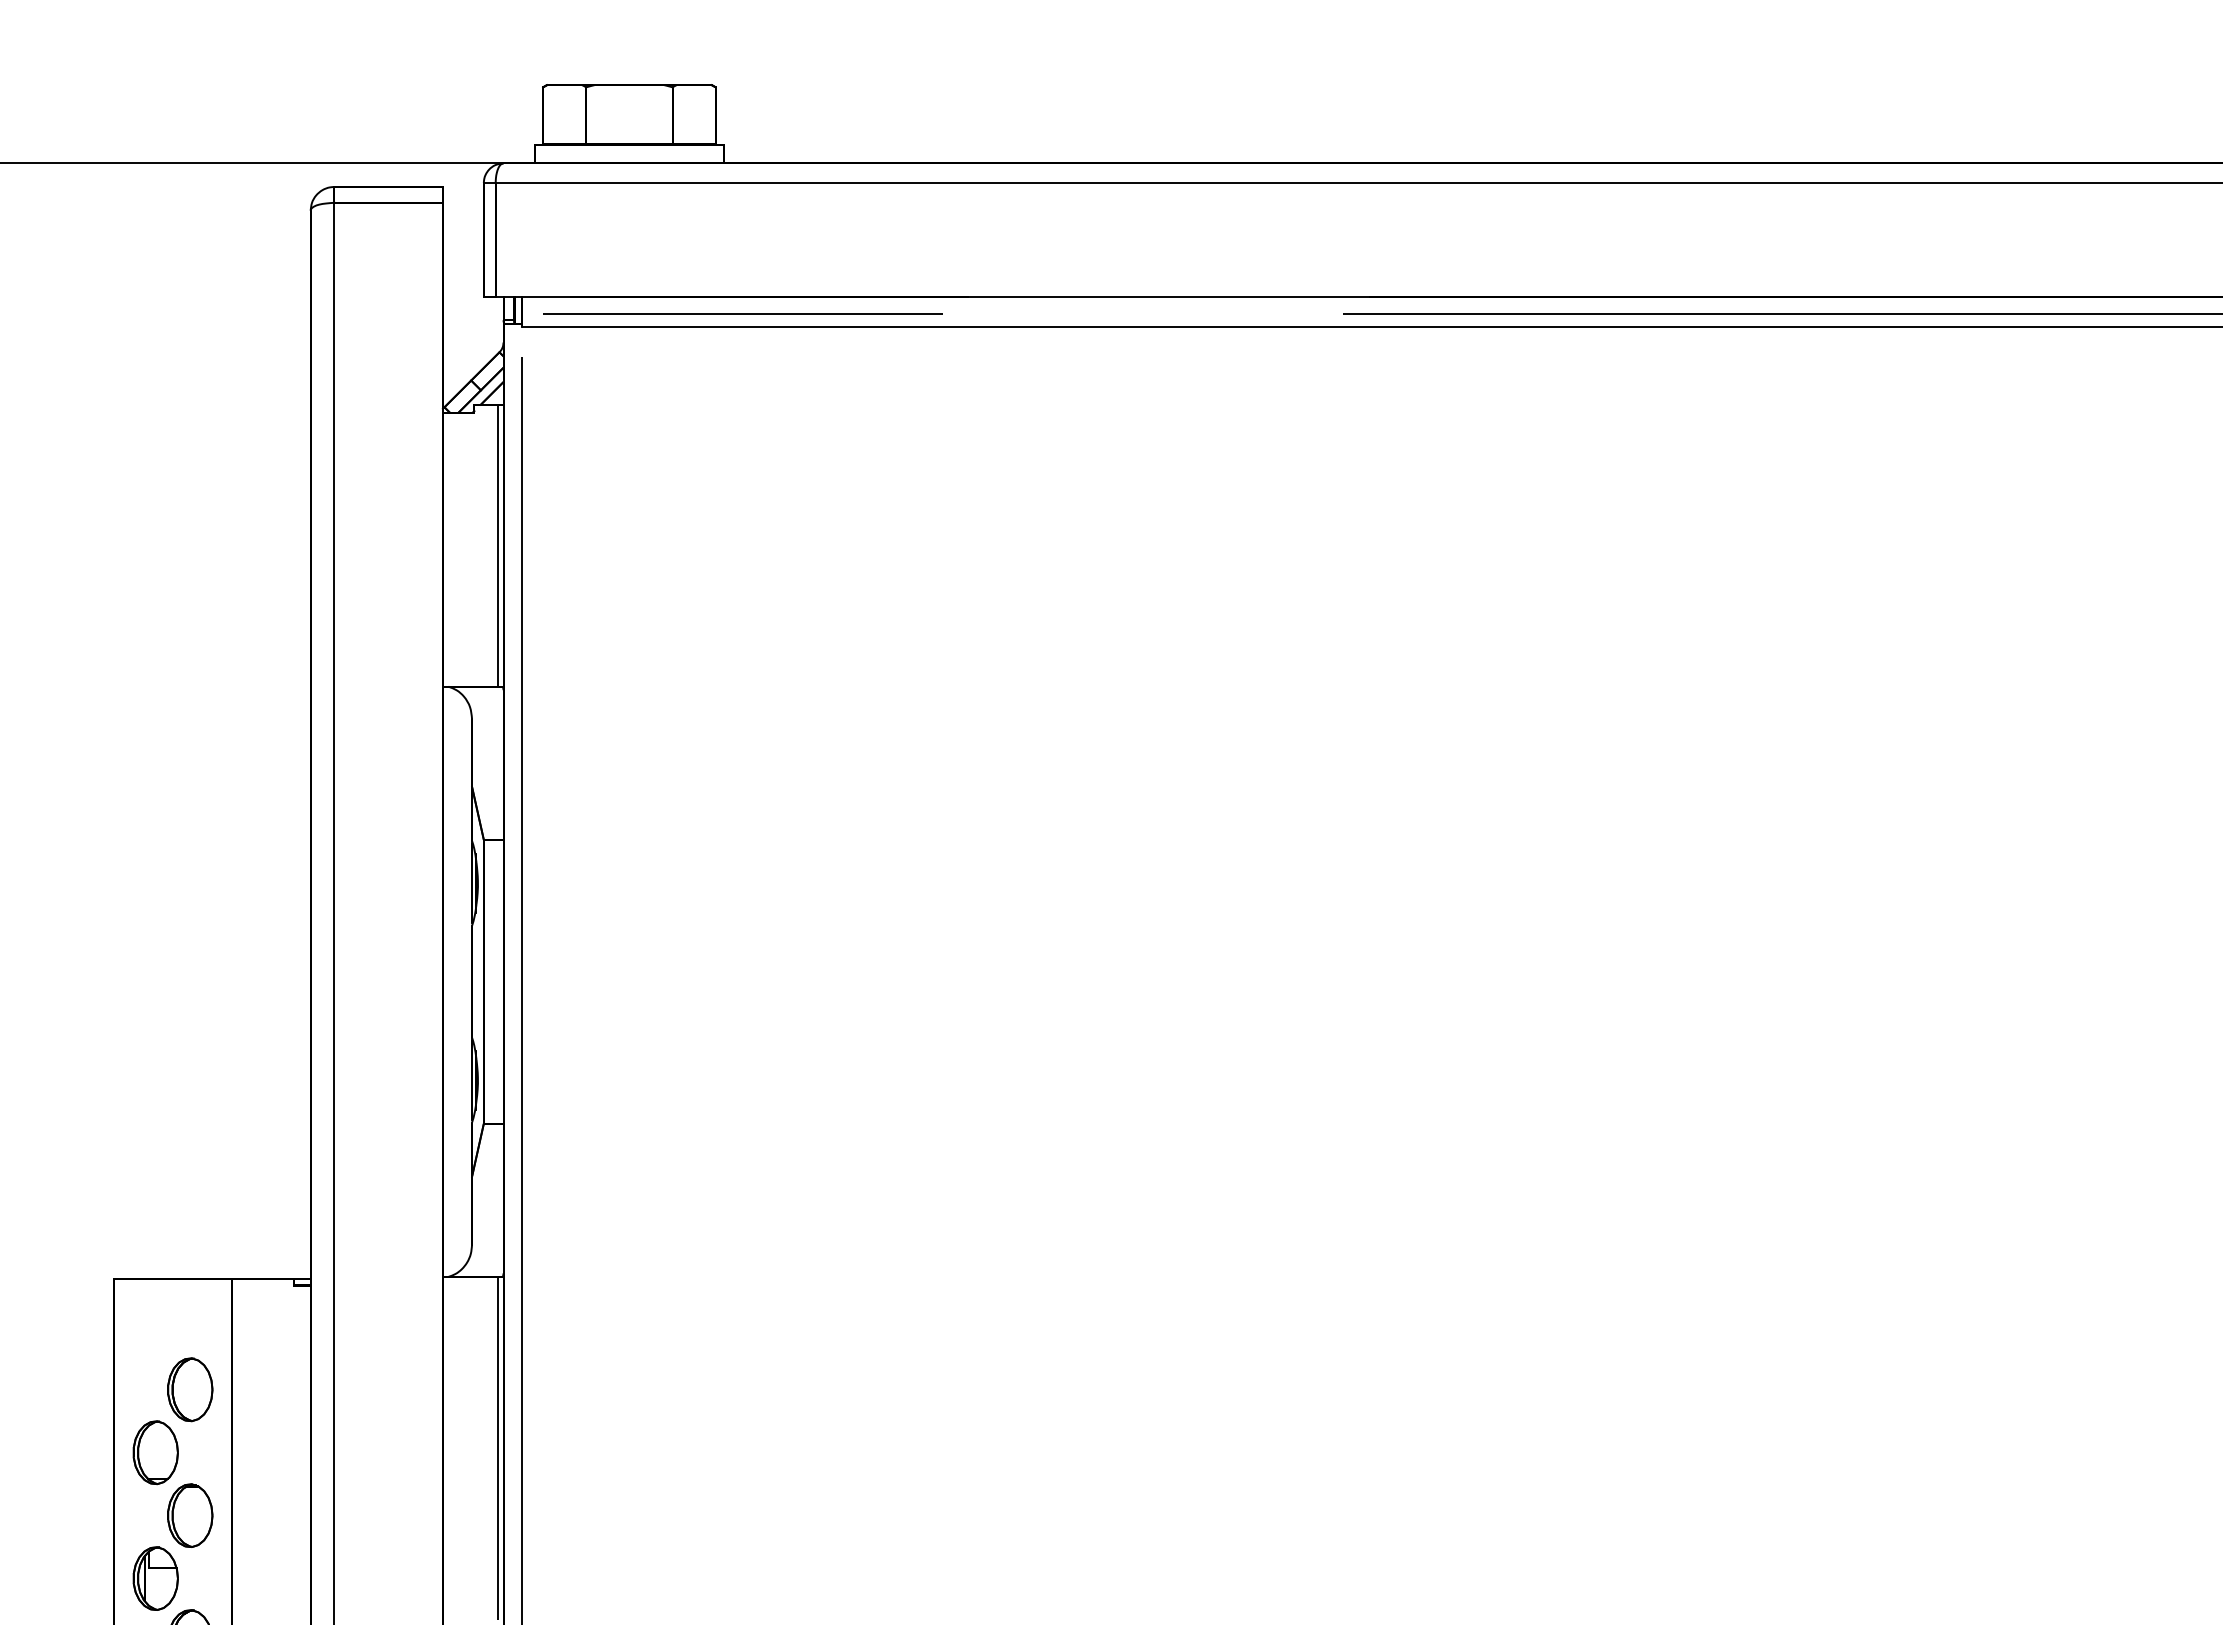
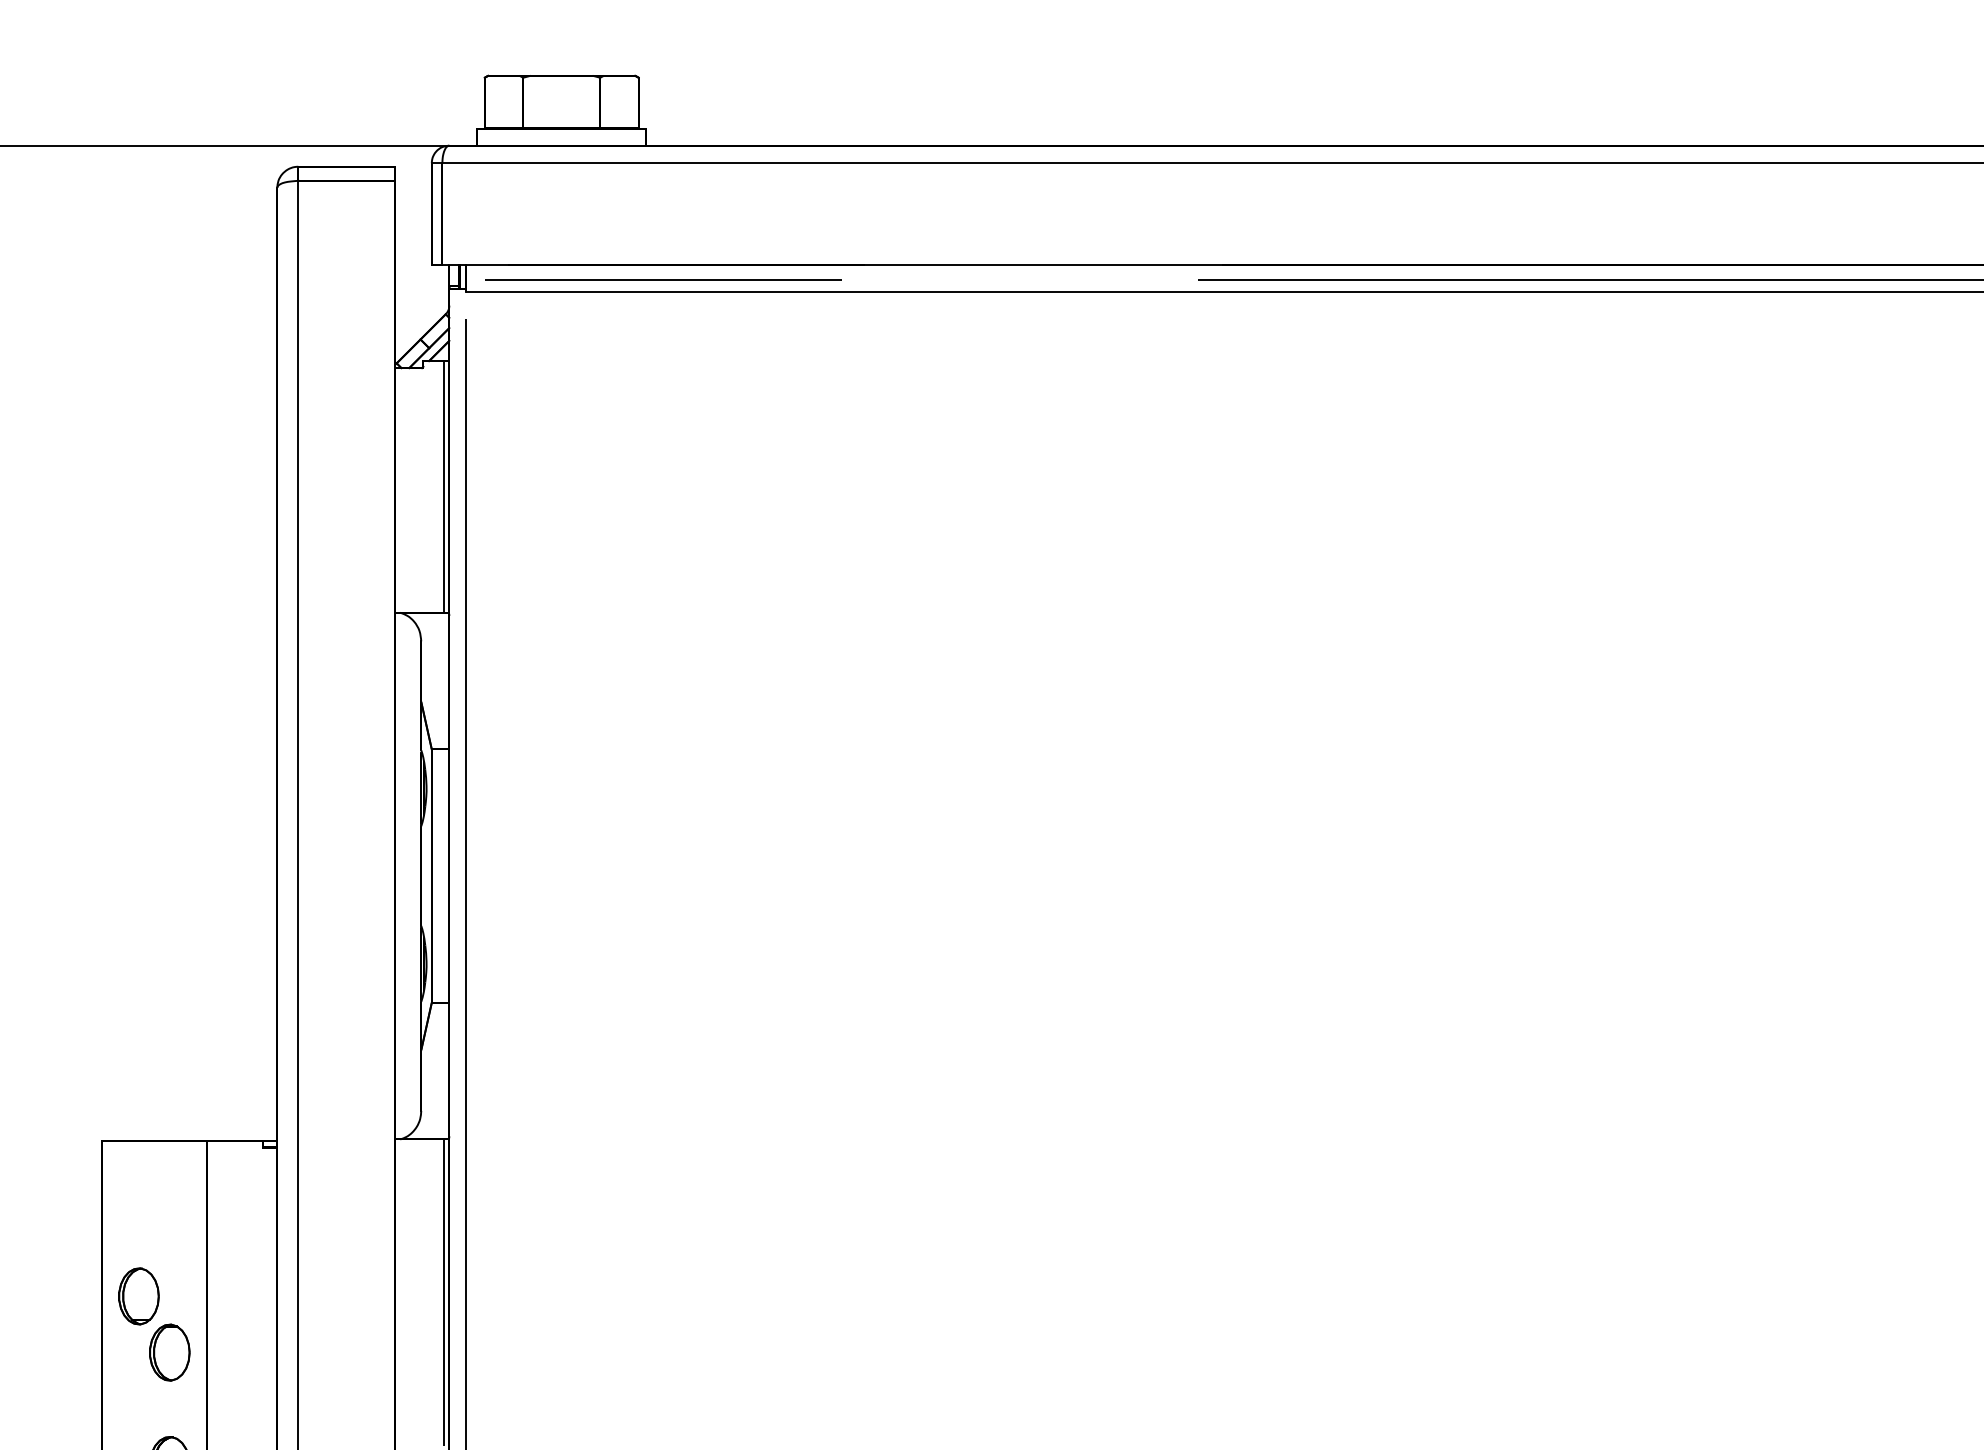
part: (190, 1389) -> (170, 1239), removed
part: (155, 1578) -> (138, 1408), removed

